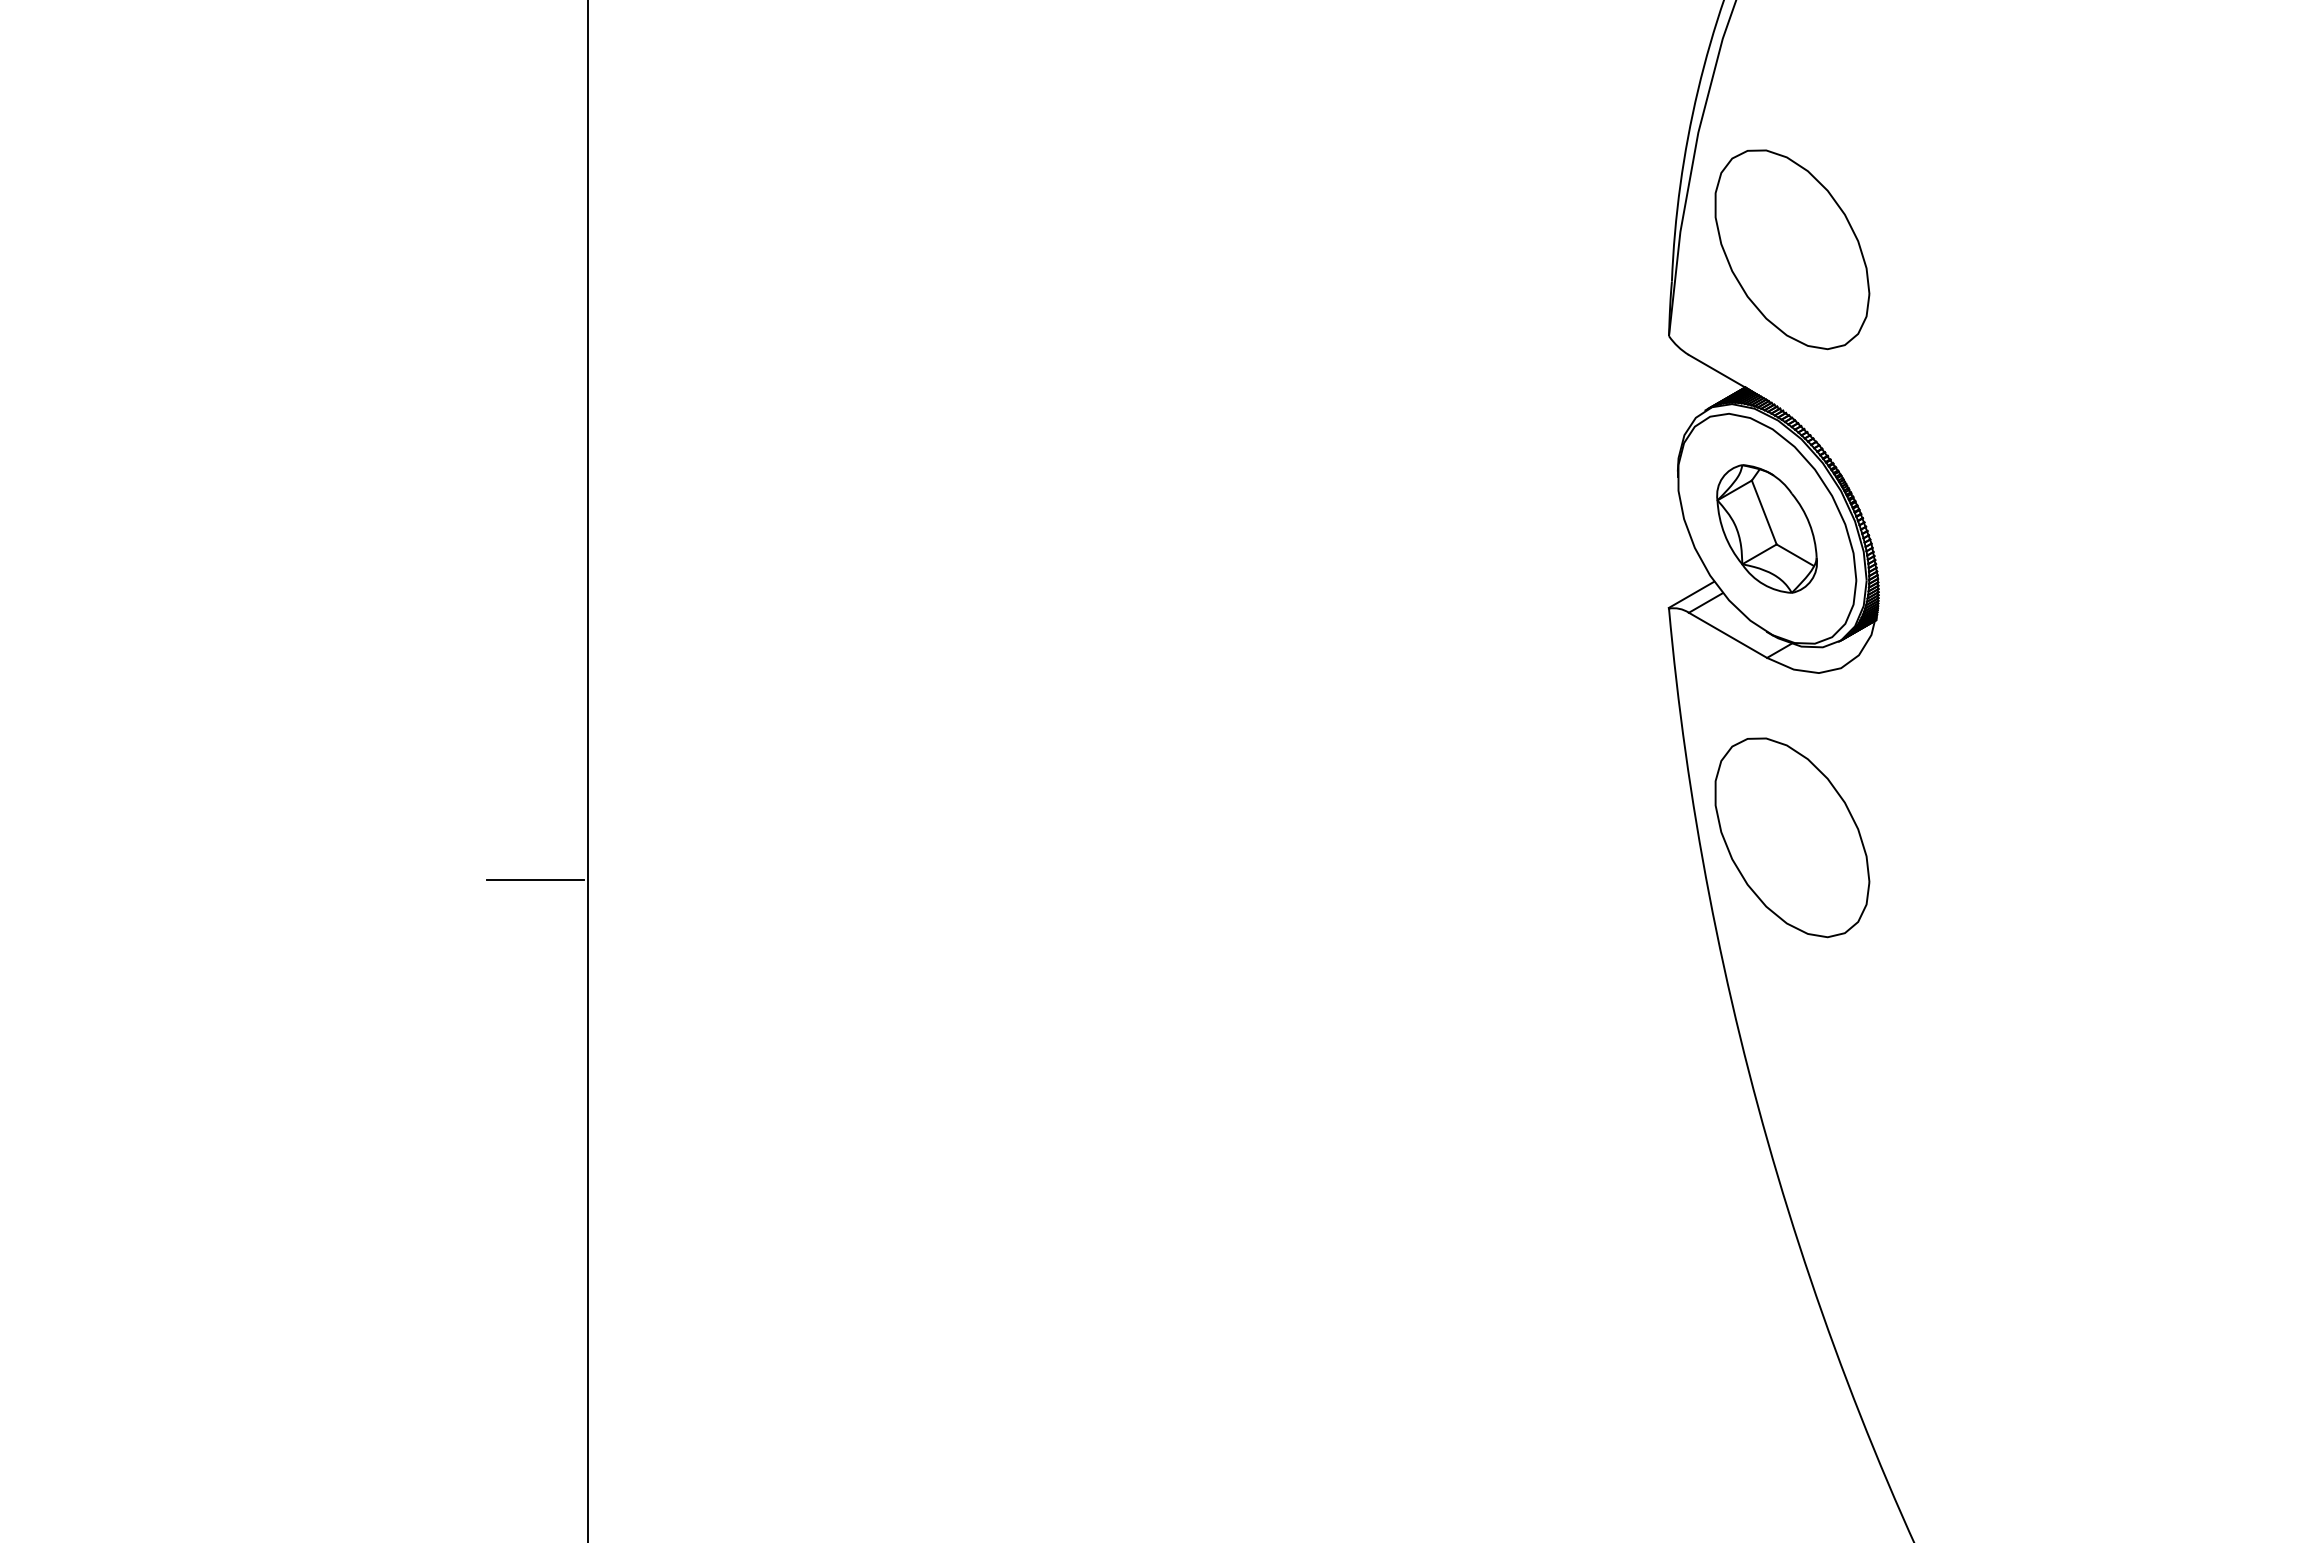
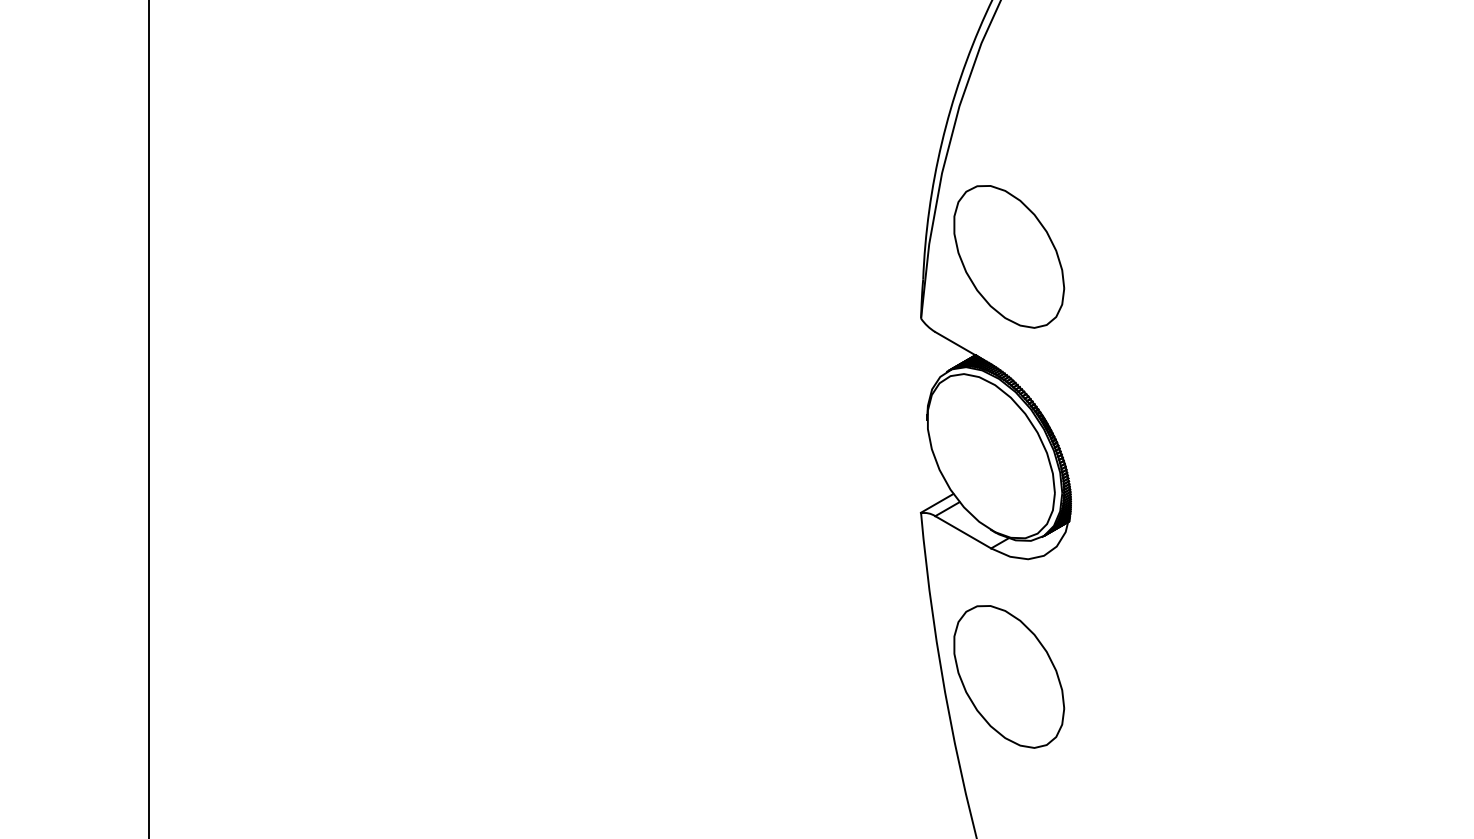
part: (1766, 528) -> (990, 456), removed
line: (534, 879) -> (110, 706), removed

